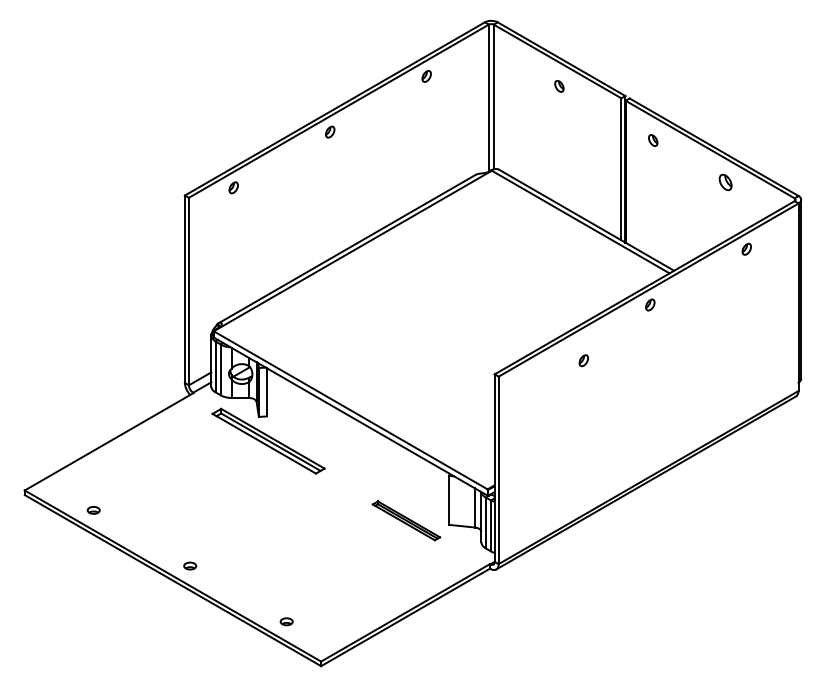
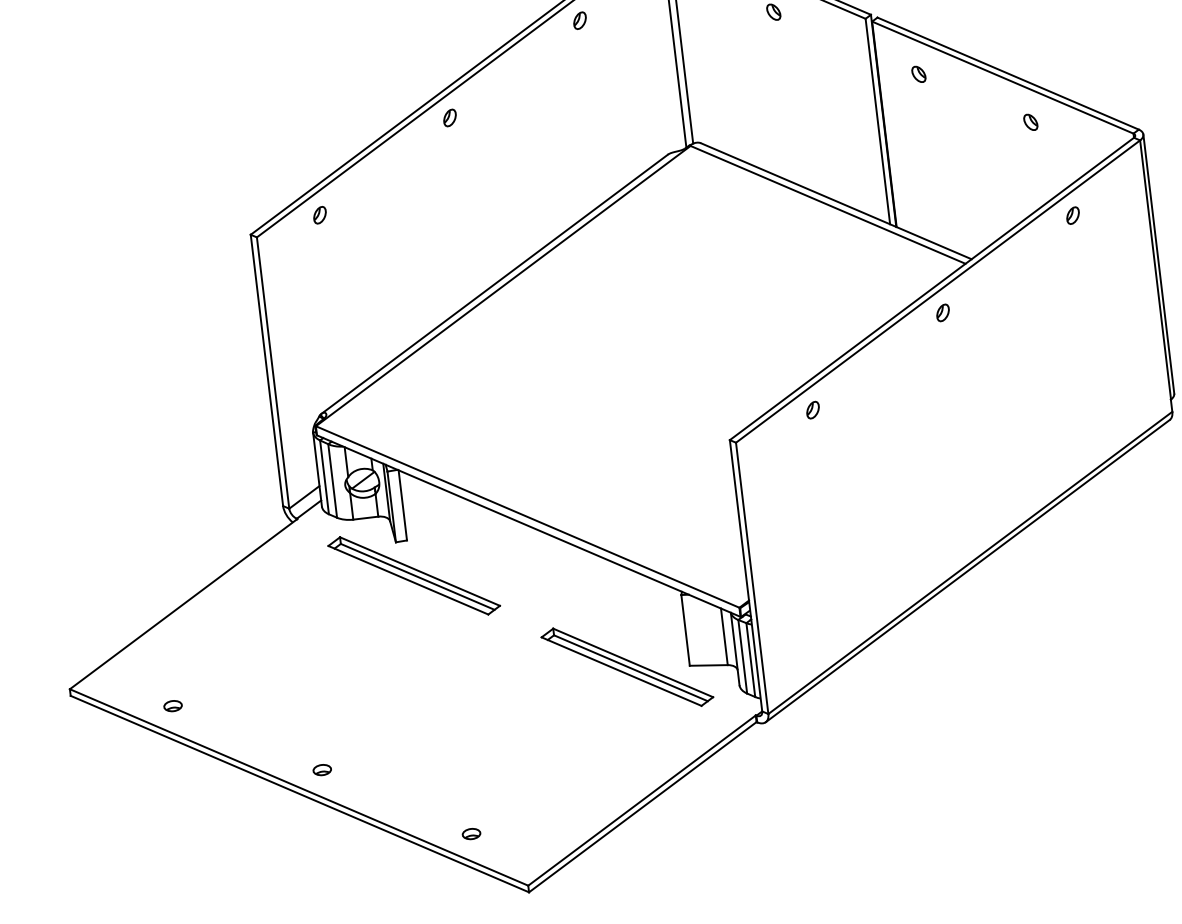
part: (725, 181) -> (1030, 121), size x0.71
part: (583, 360) -> (812, 409), moved
part: (406, 520) -> (627, 666), size x1.67

